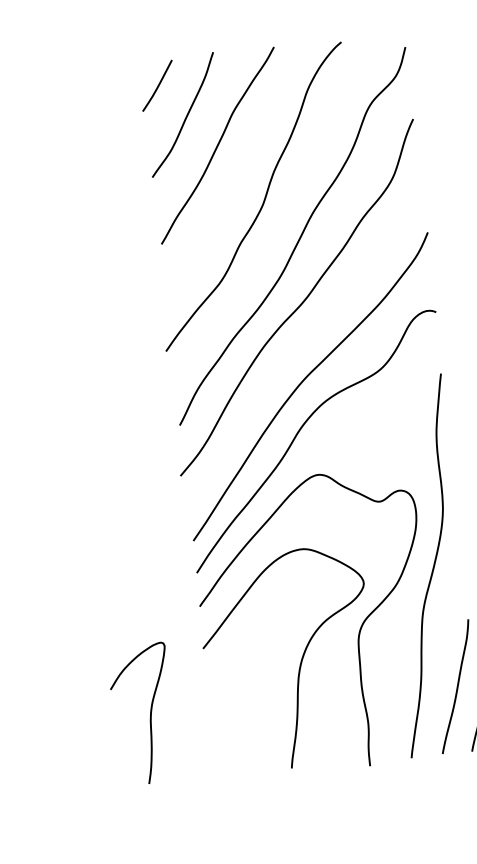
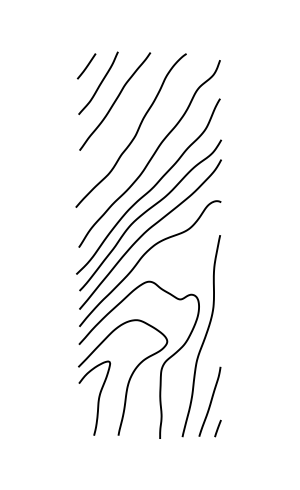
curve: (300, 344) -> (147, 211), added
curve: (149, 711) -> (98, 397), moved

